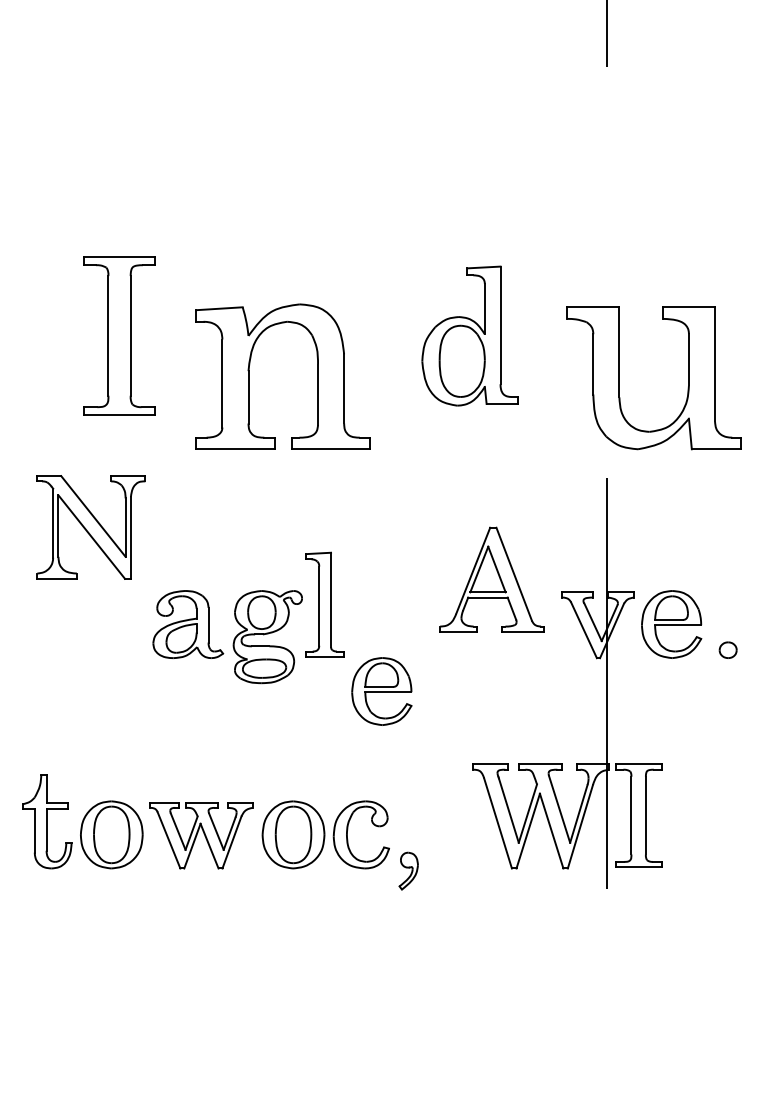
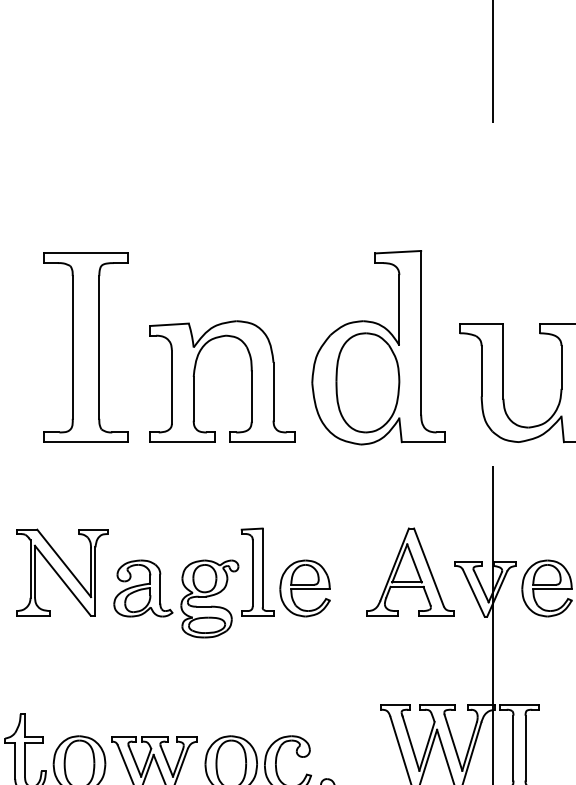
part: (119, 335) -> (85, 347), size x1.43
part: (469, 335) -> (378, 347), size x1.67
part: (90, 527) -> (61, 572), moved
part: (491, 579) -> (409, 571), moved
part: (381, 691) -> (304, 588), moved

